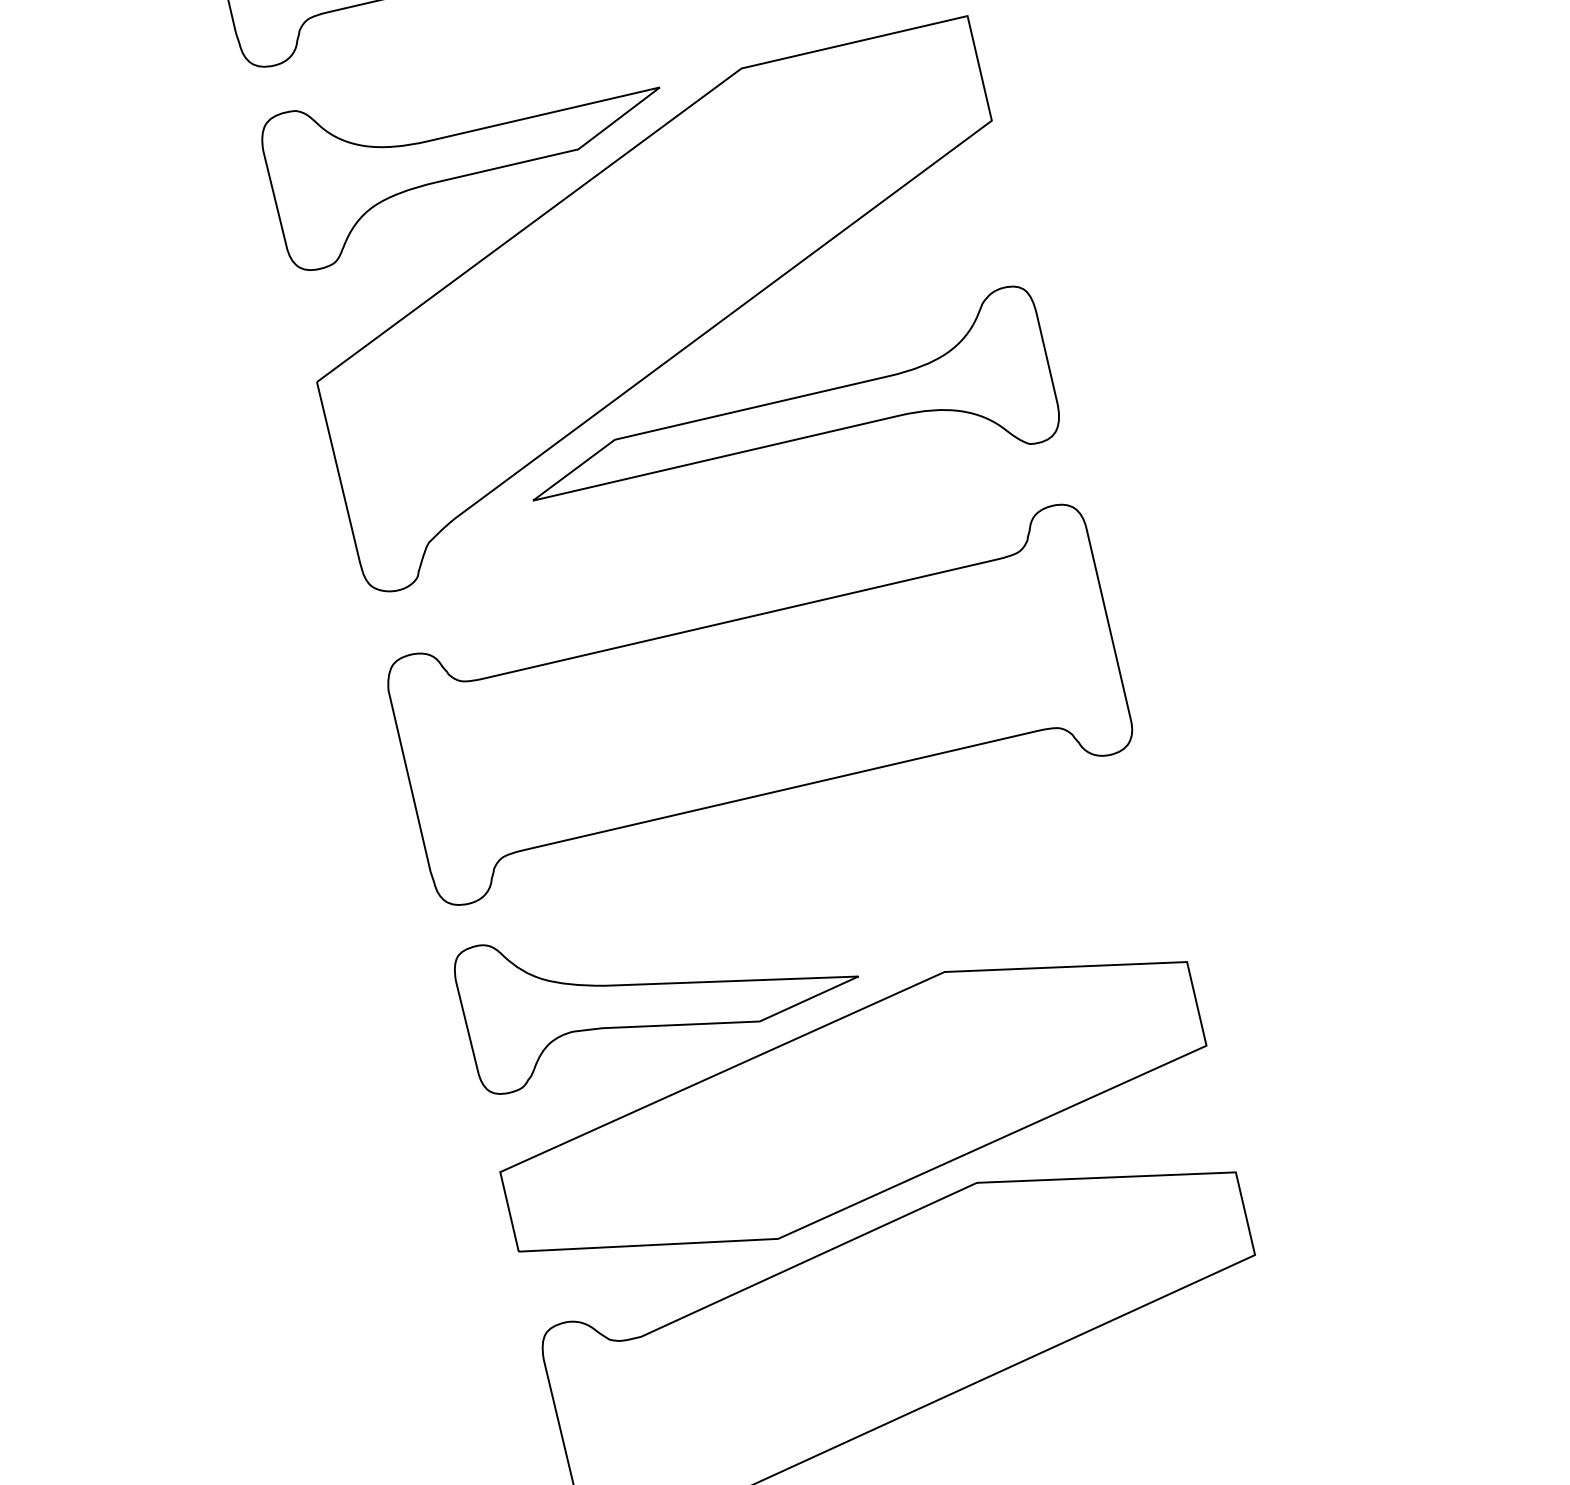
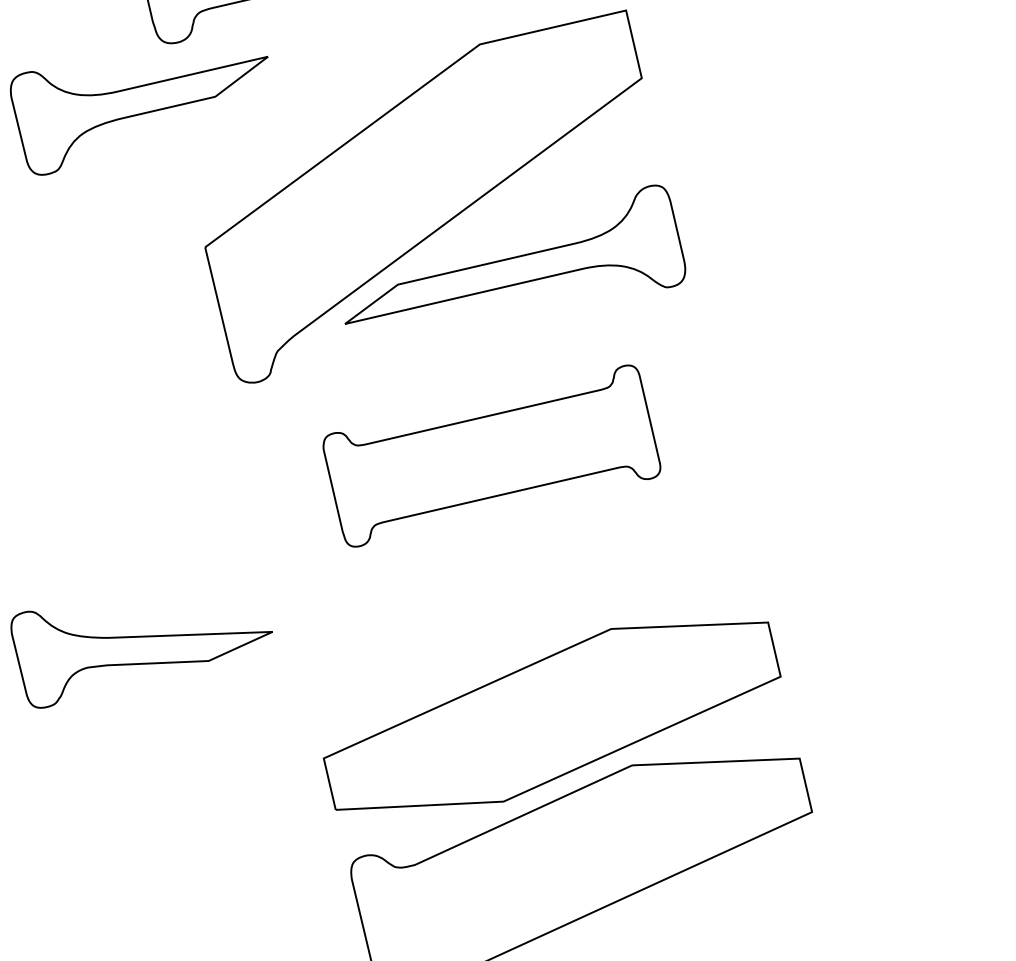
part: (459, 178) -> (138, 115), moved
part: (759, 703) -> (491, 455), size x0.7
part: (655, 1019) -> (141, 659), moved

